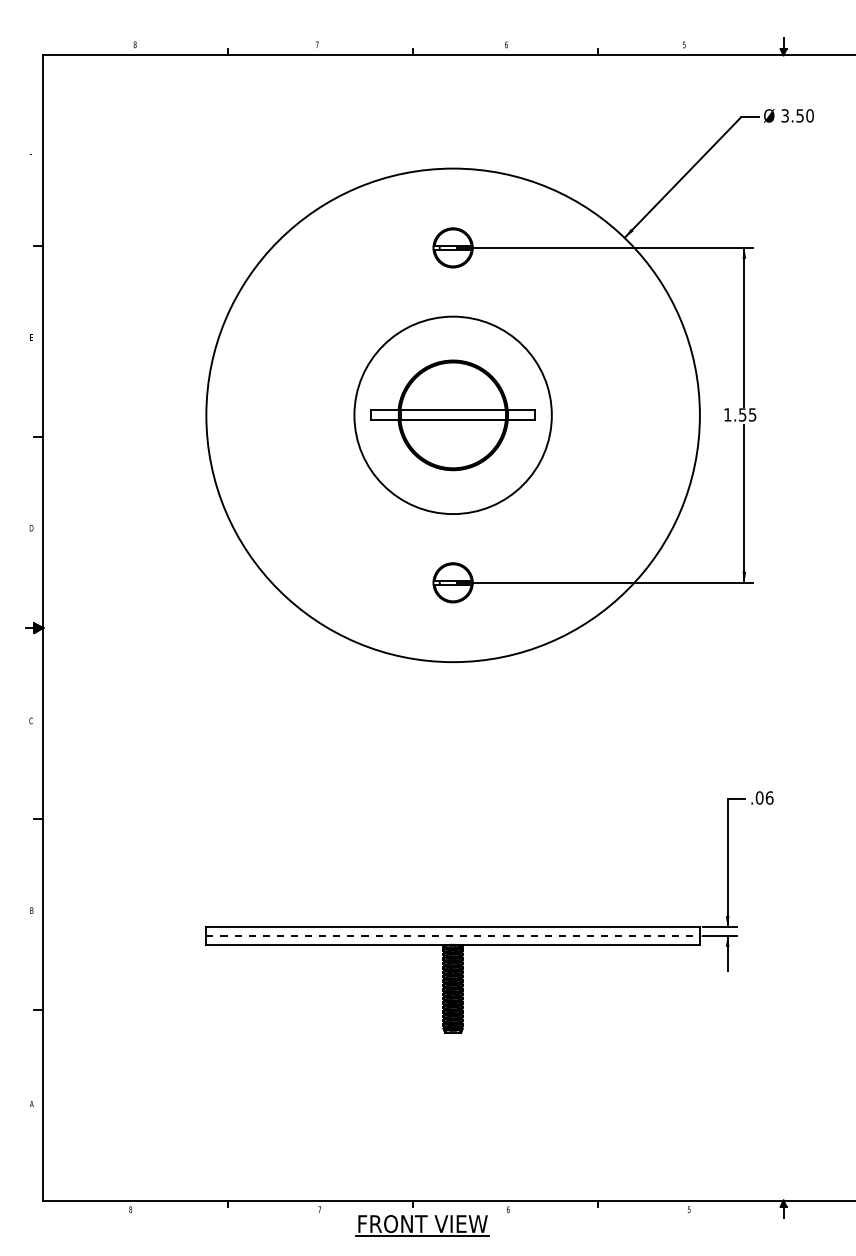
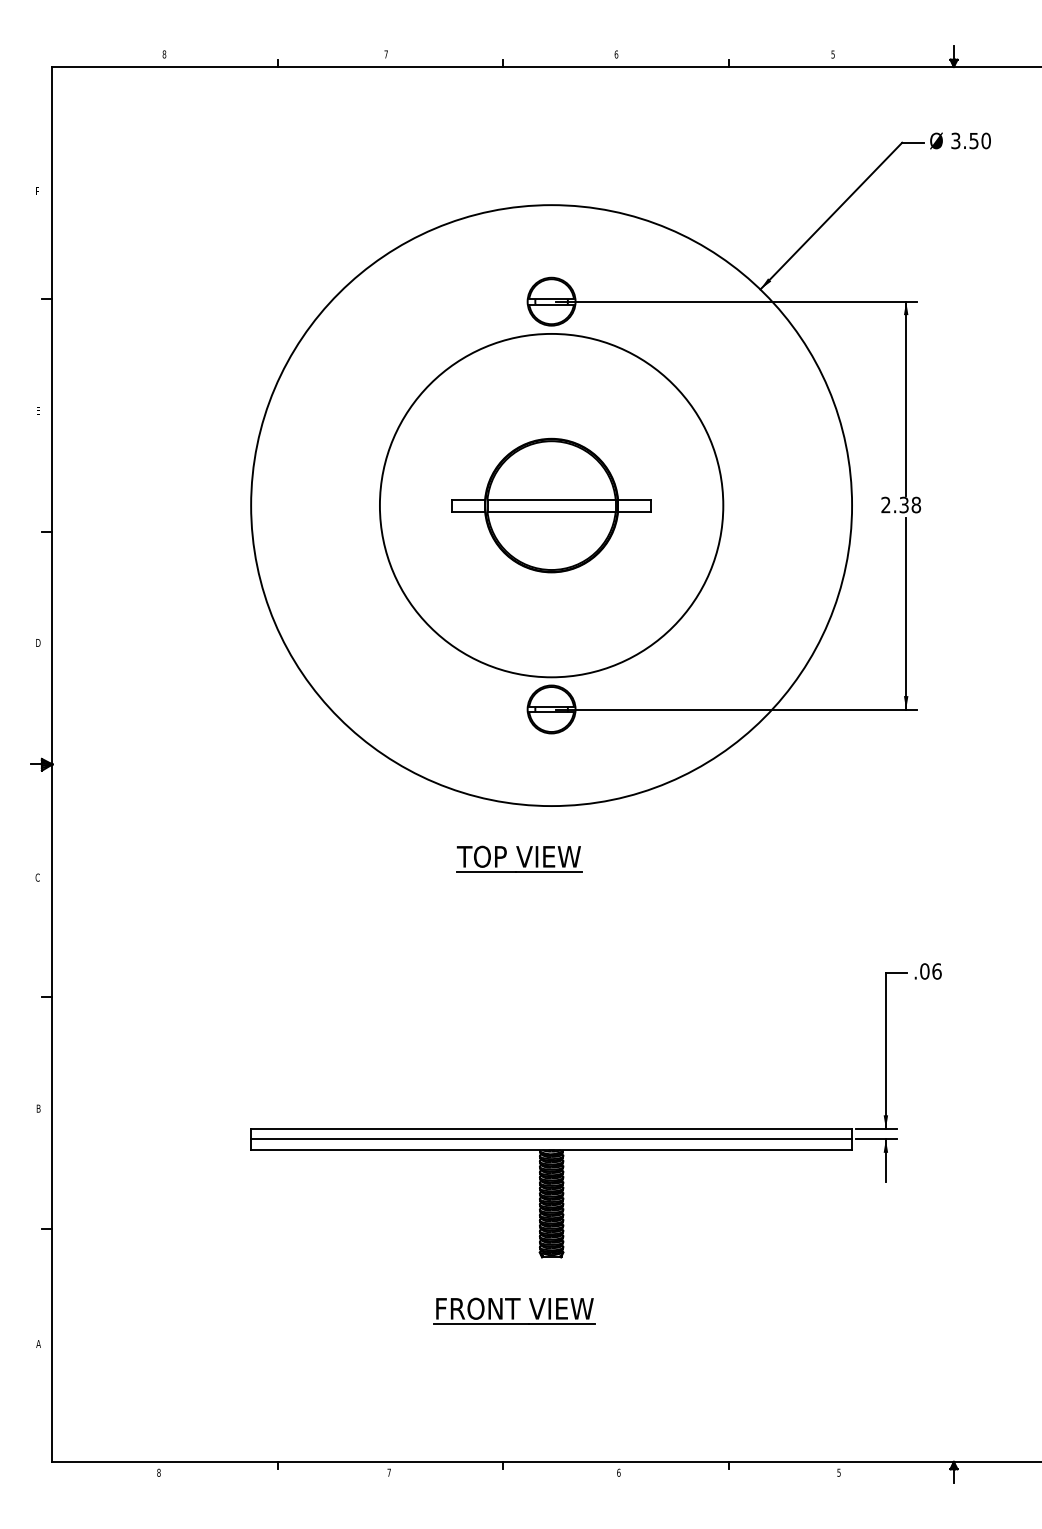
text: (740, 414) -> (901, 504), 1.55 -> 2.38
circle: (453, 415) -> (552, 505), size x1.43
part: (426, 705) -> (519, 858), added
line: (453, 935) -> (552, 1138), dashed -> solid
part: (422, 1225) -> (514, 1310), moved

